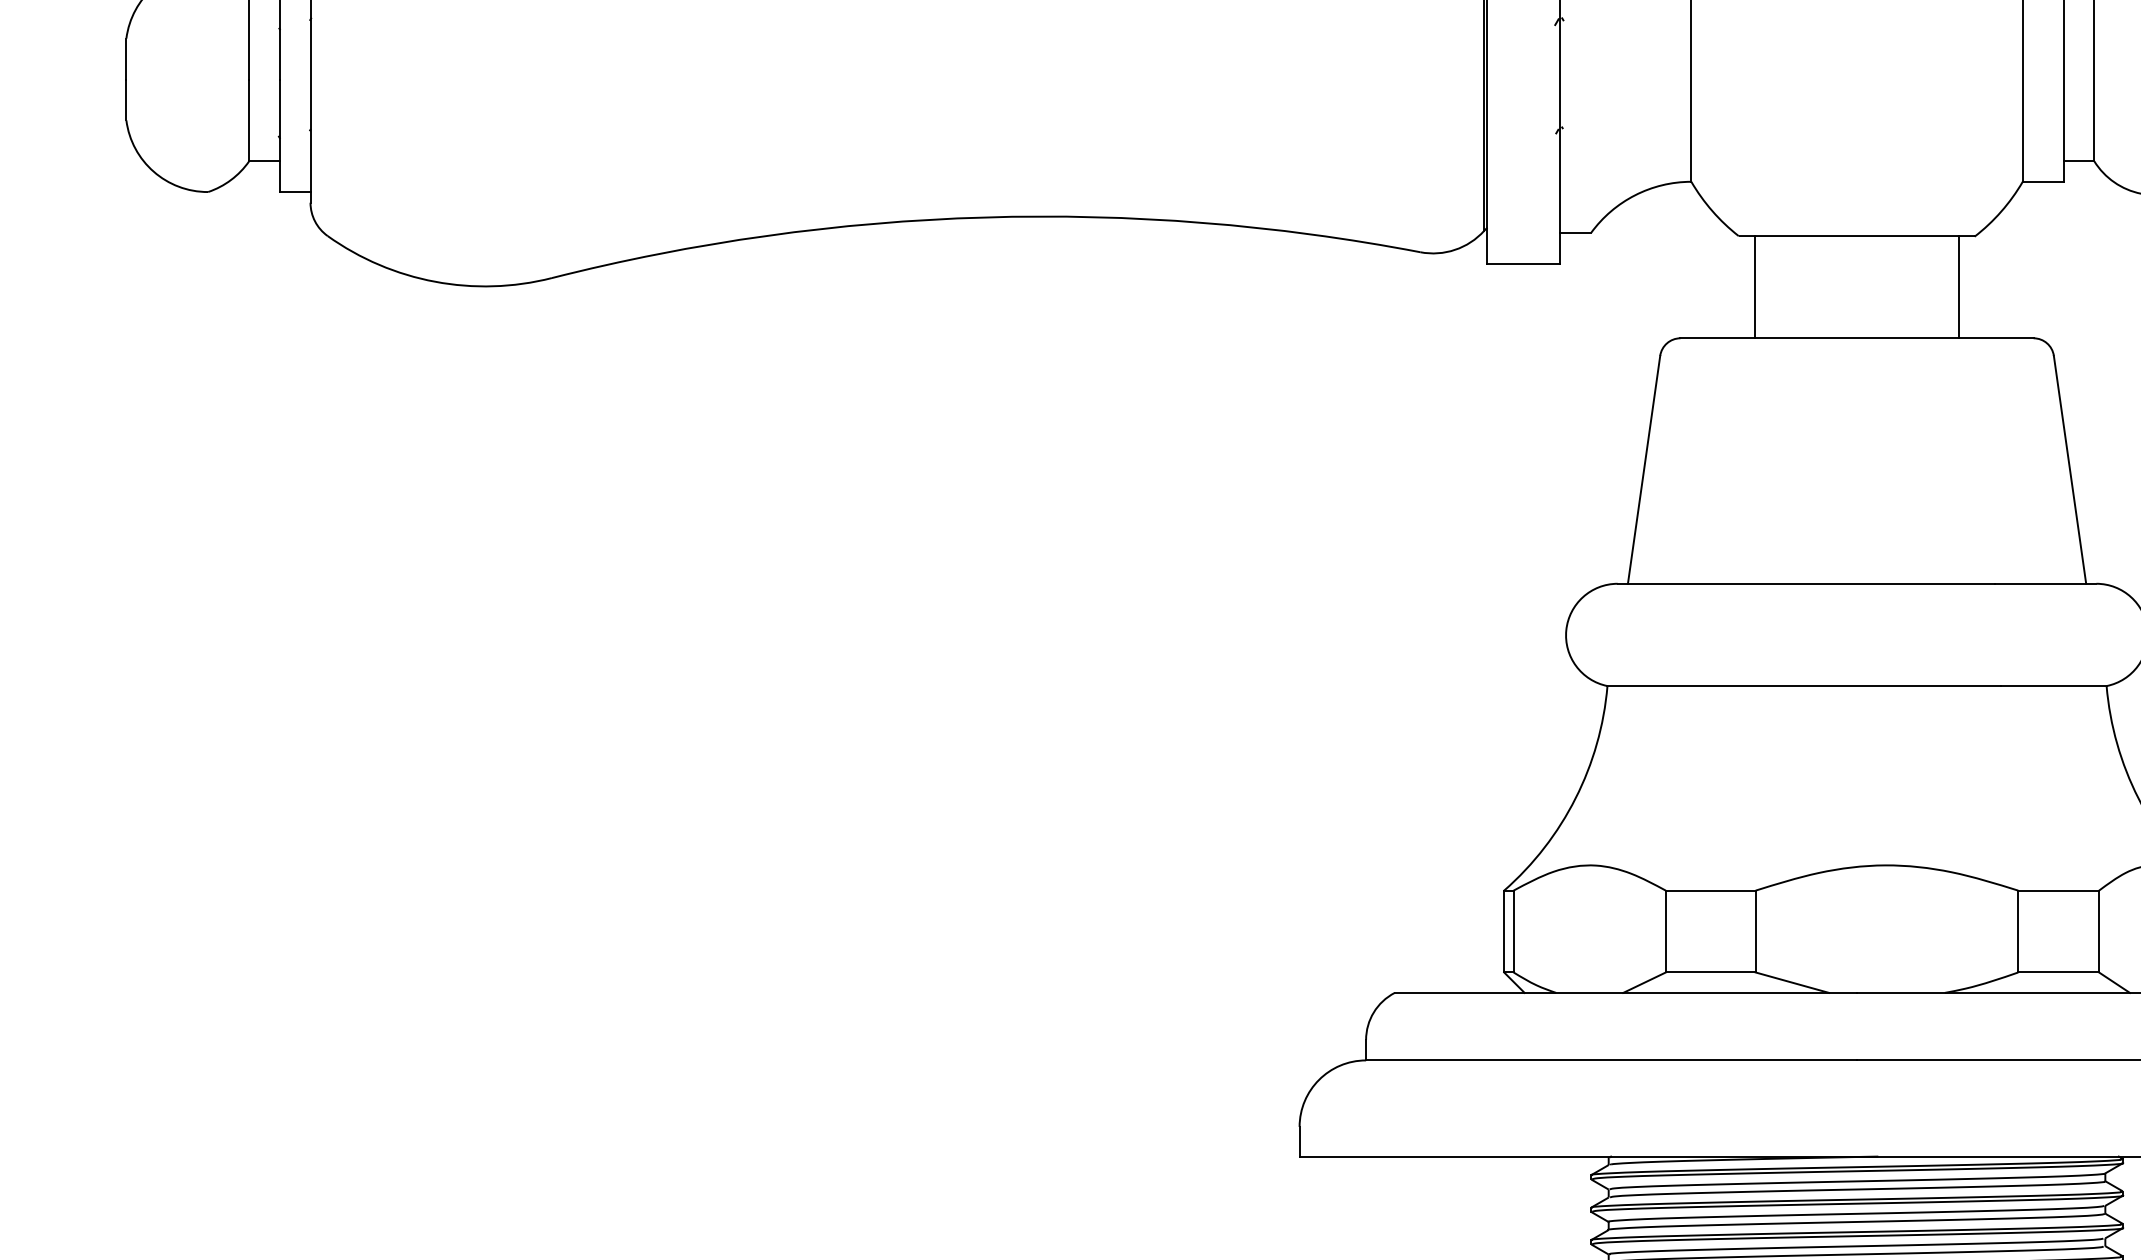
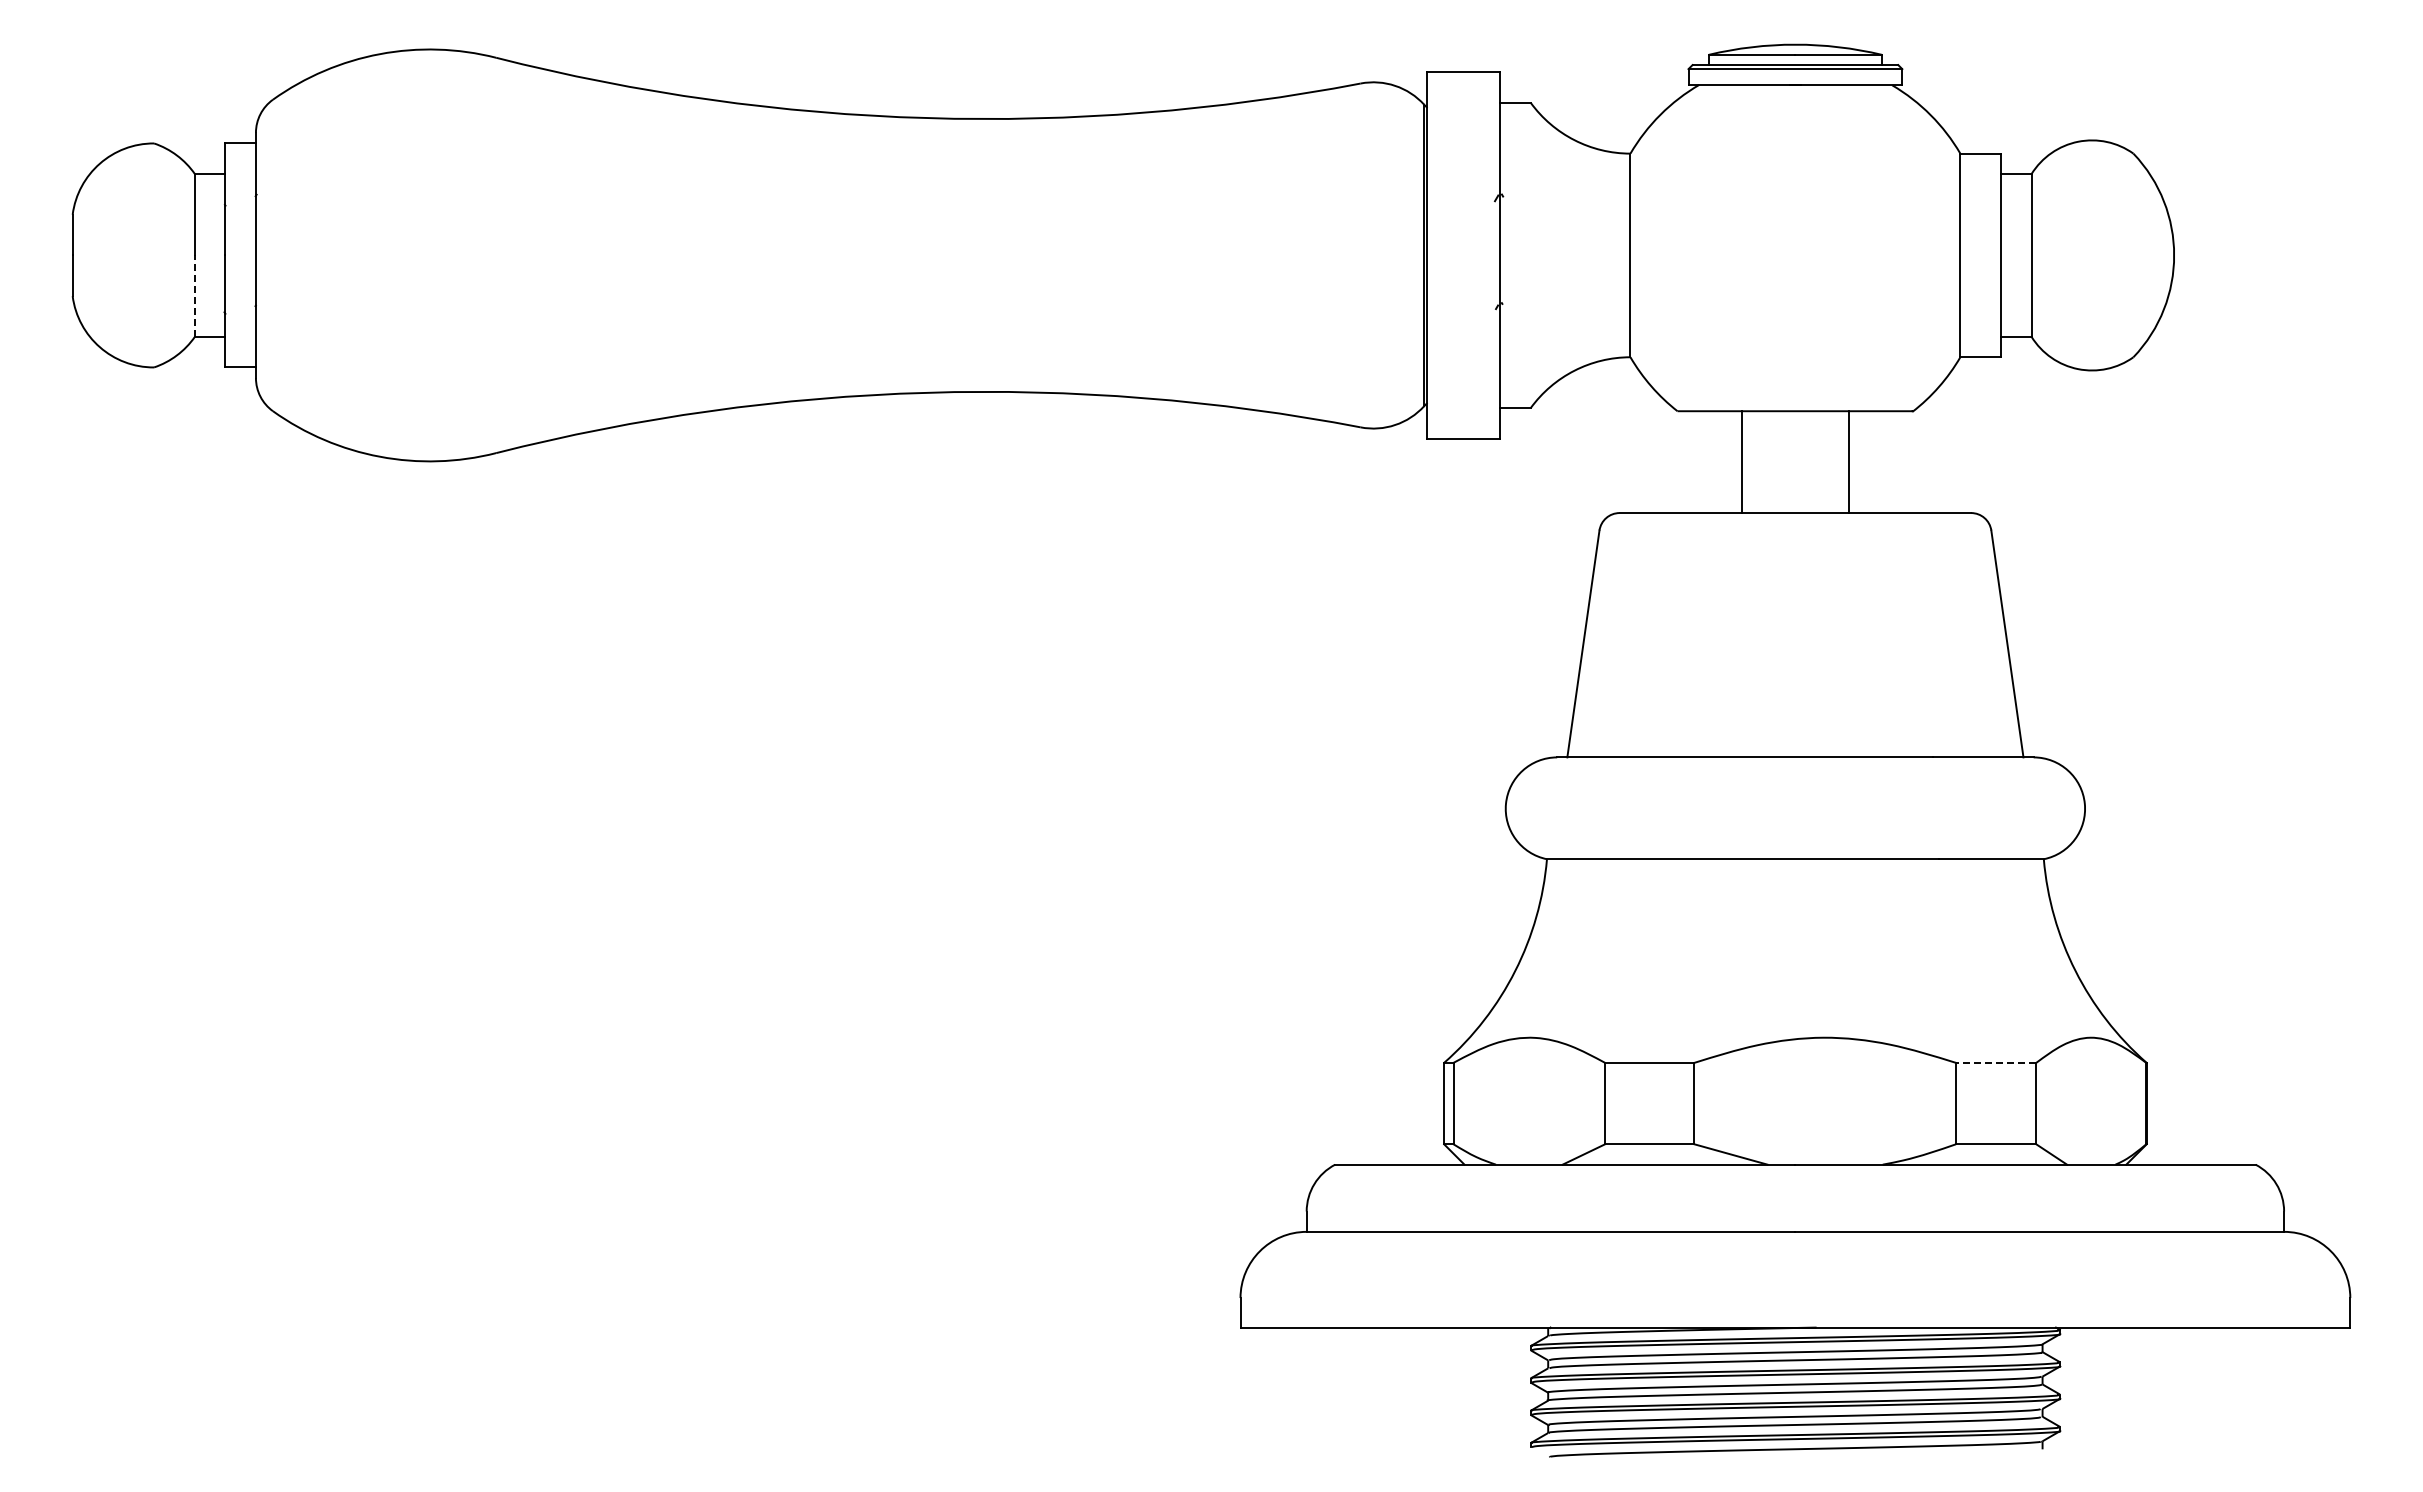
line: (248, 120) -> (194, 296), solid -> dashed
line: (1754, 287) -> (1741, 462), moved
line: (1959, 287) -> (1849, 462), moved
line: (2058, 890) -> (1995, 1062), solid -> dashed

